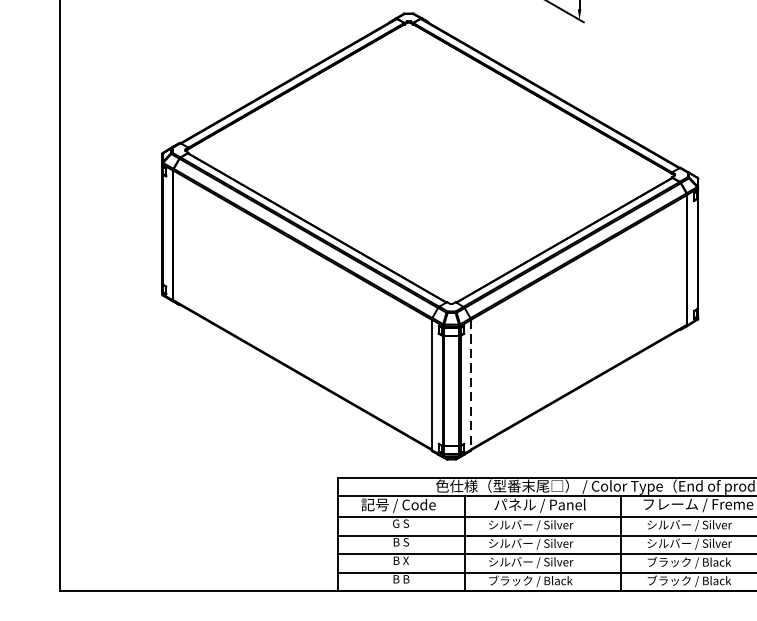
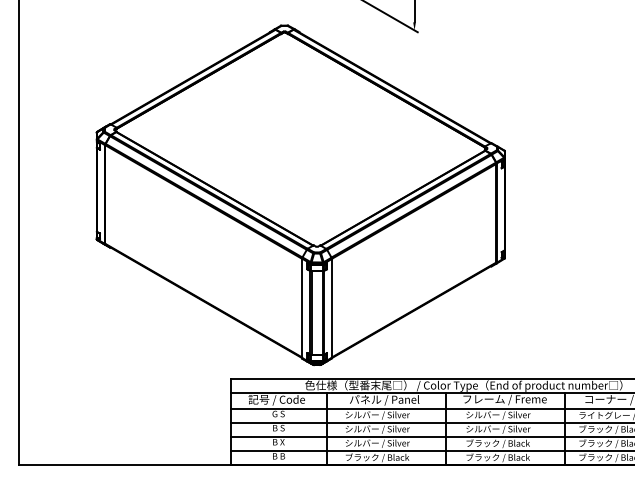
line: (470, 385) -> (331, 308), dashed -> solid

